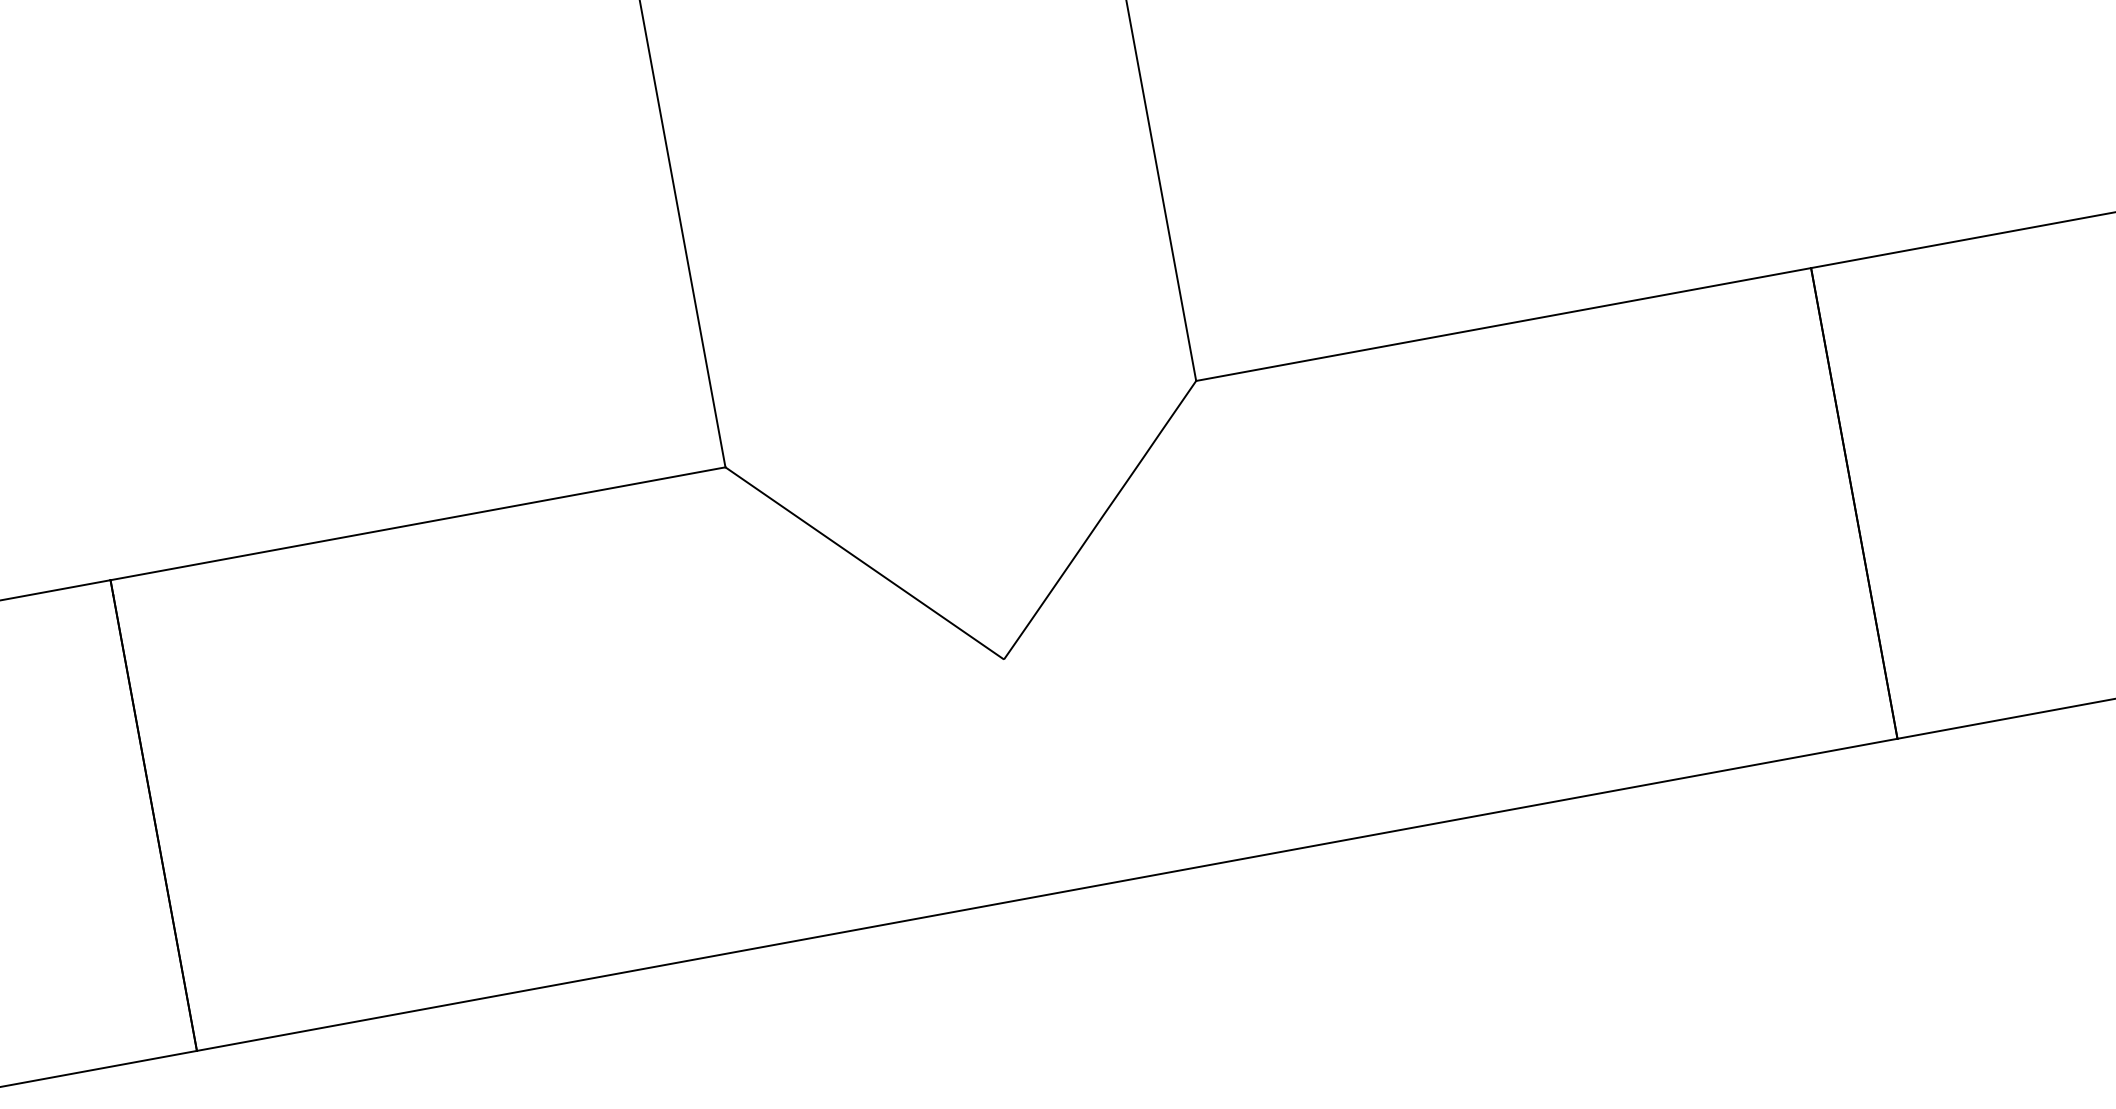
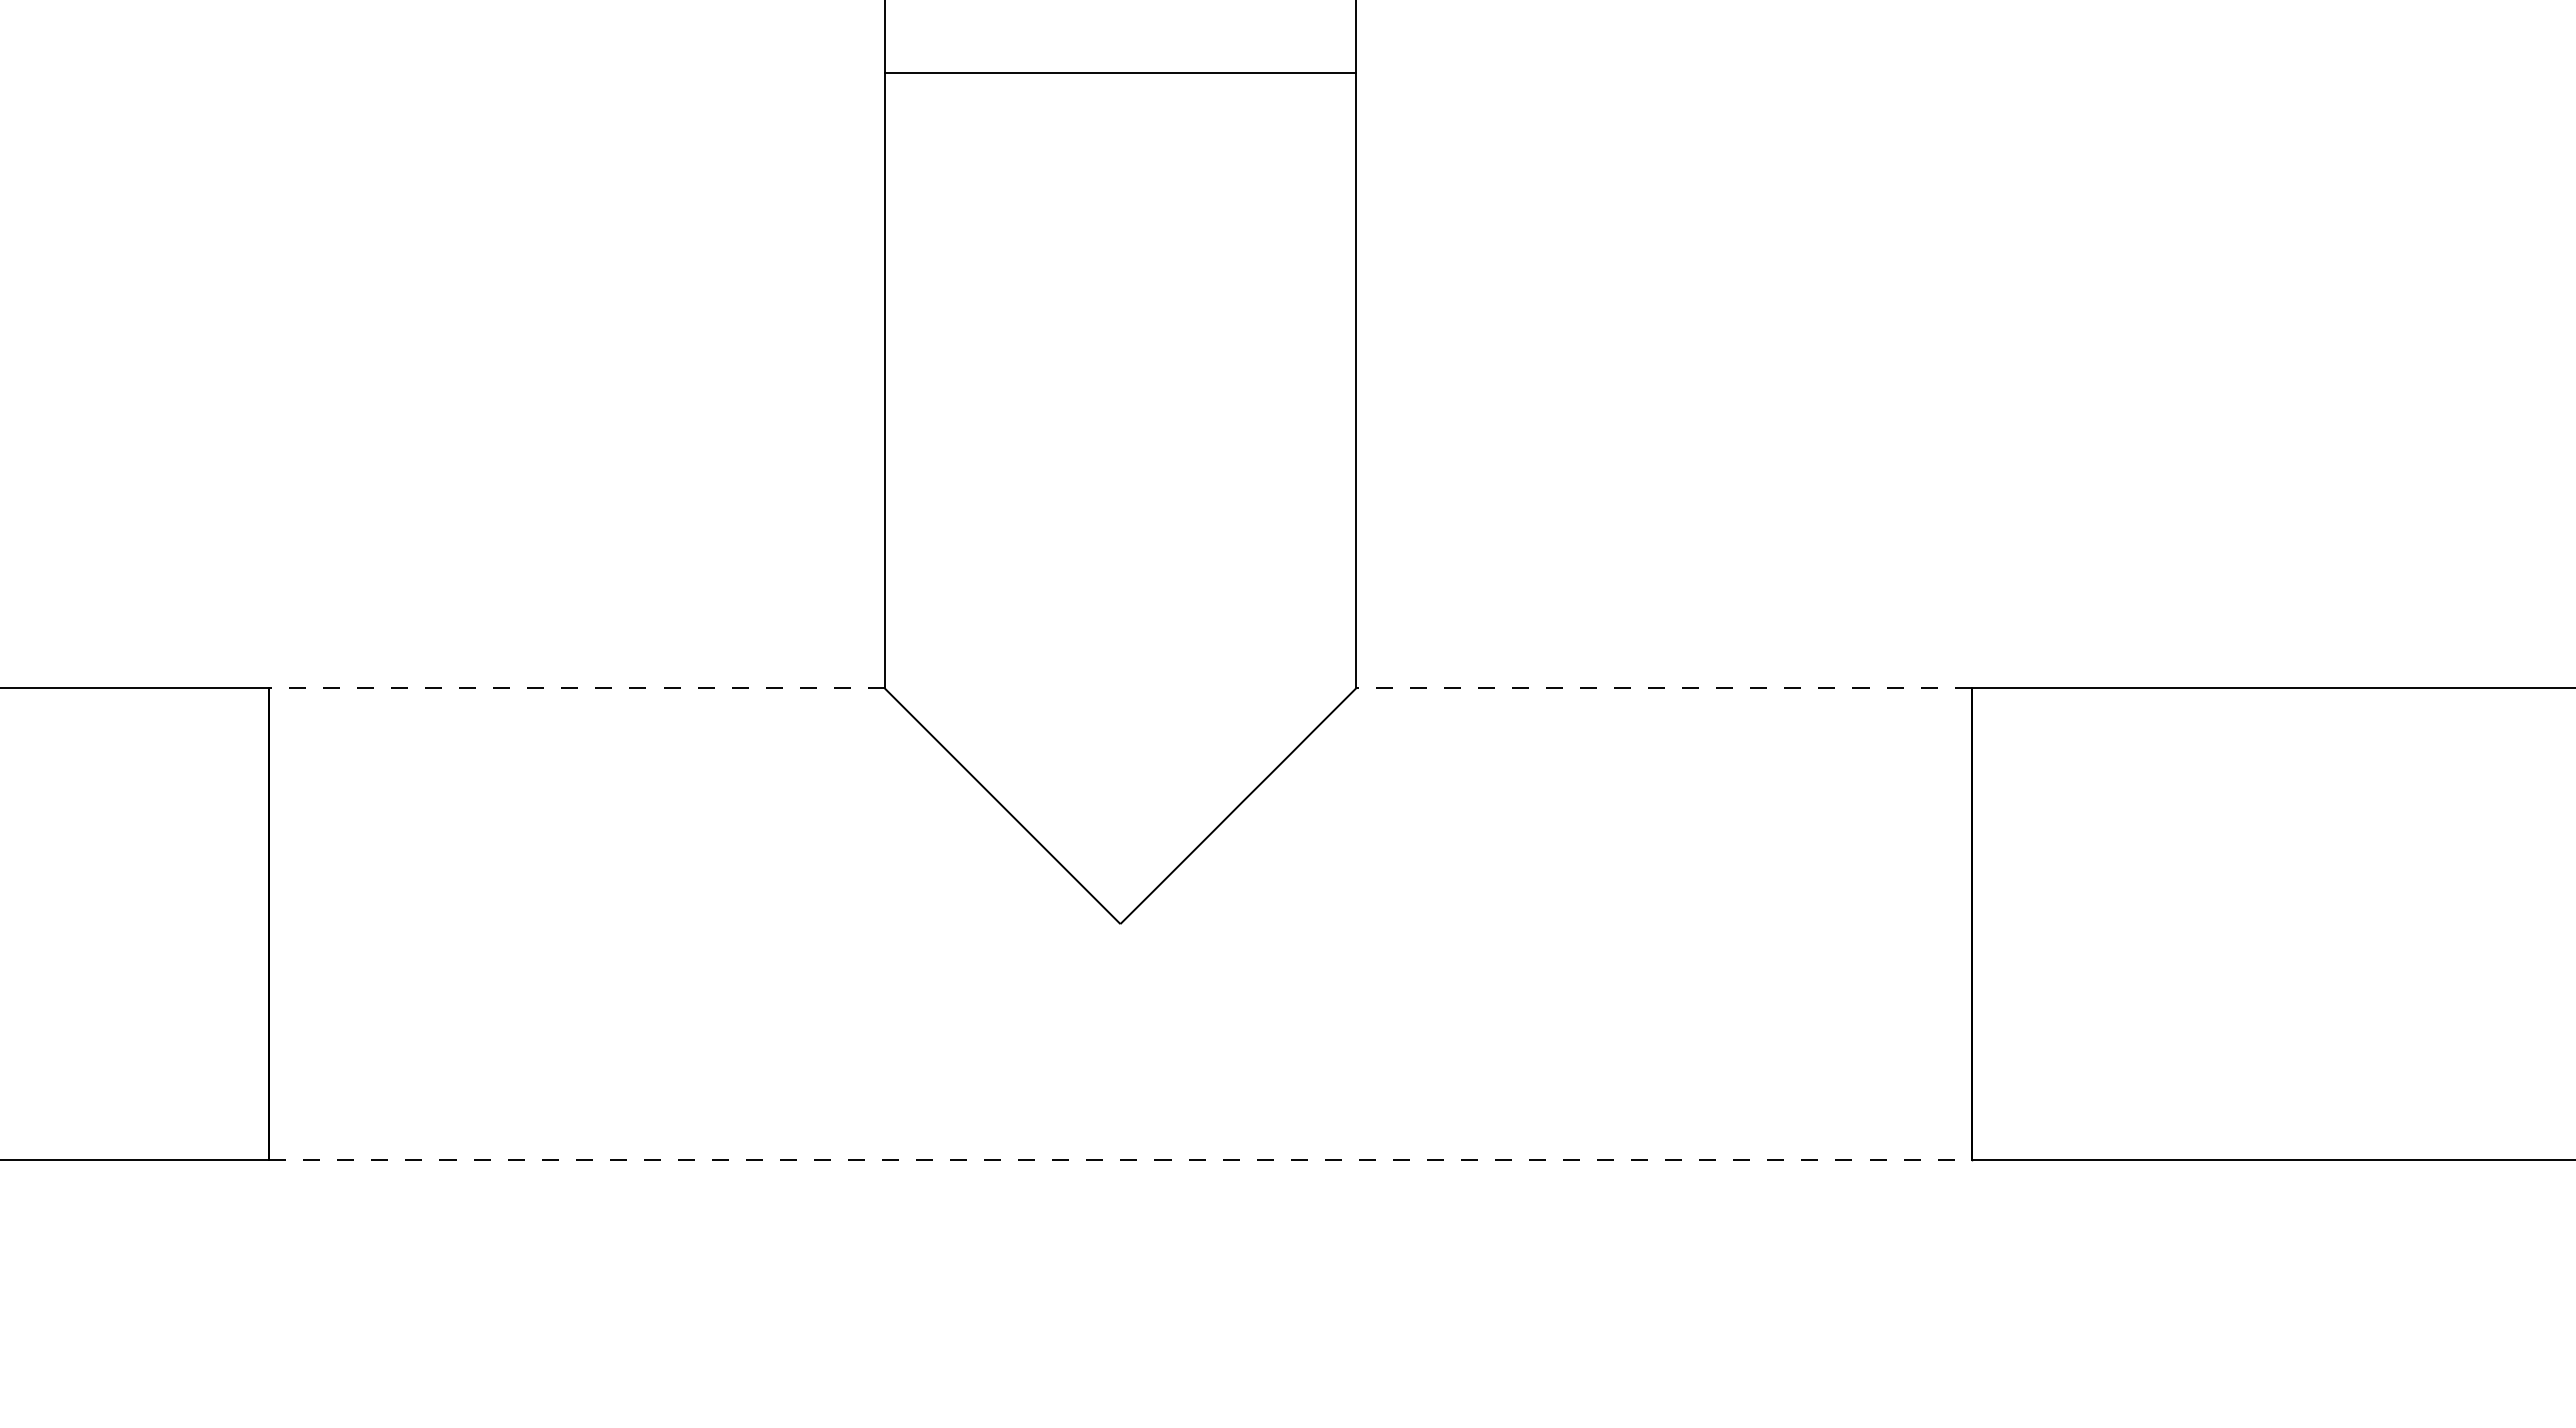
line: (1503, 324) -> (1663, 688), solid -> dashed
line: (418, 523) -> (577, 688), solid -> dashed
line: (1047, 894) -> (1120, 1159), solid -> dashed

